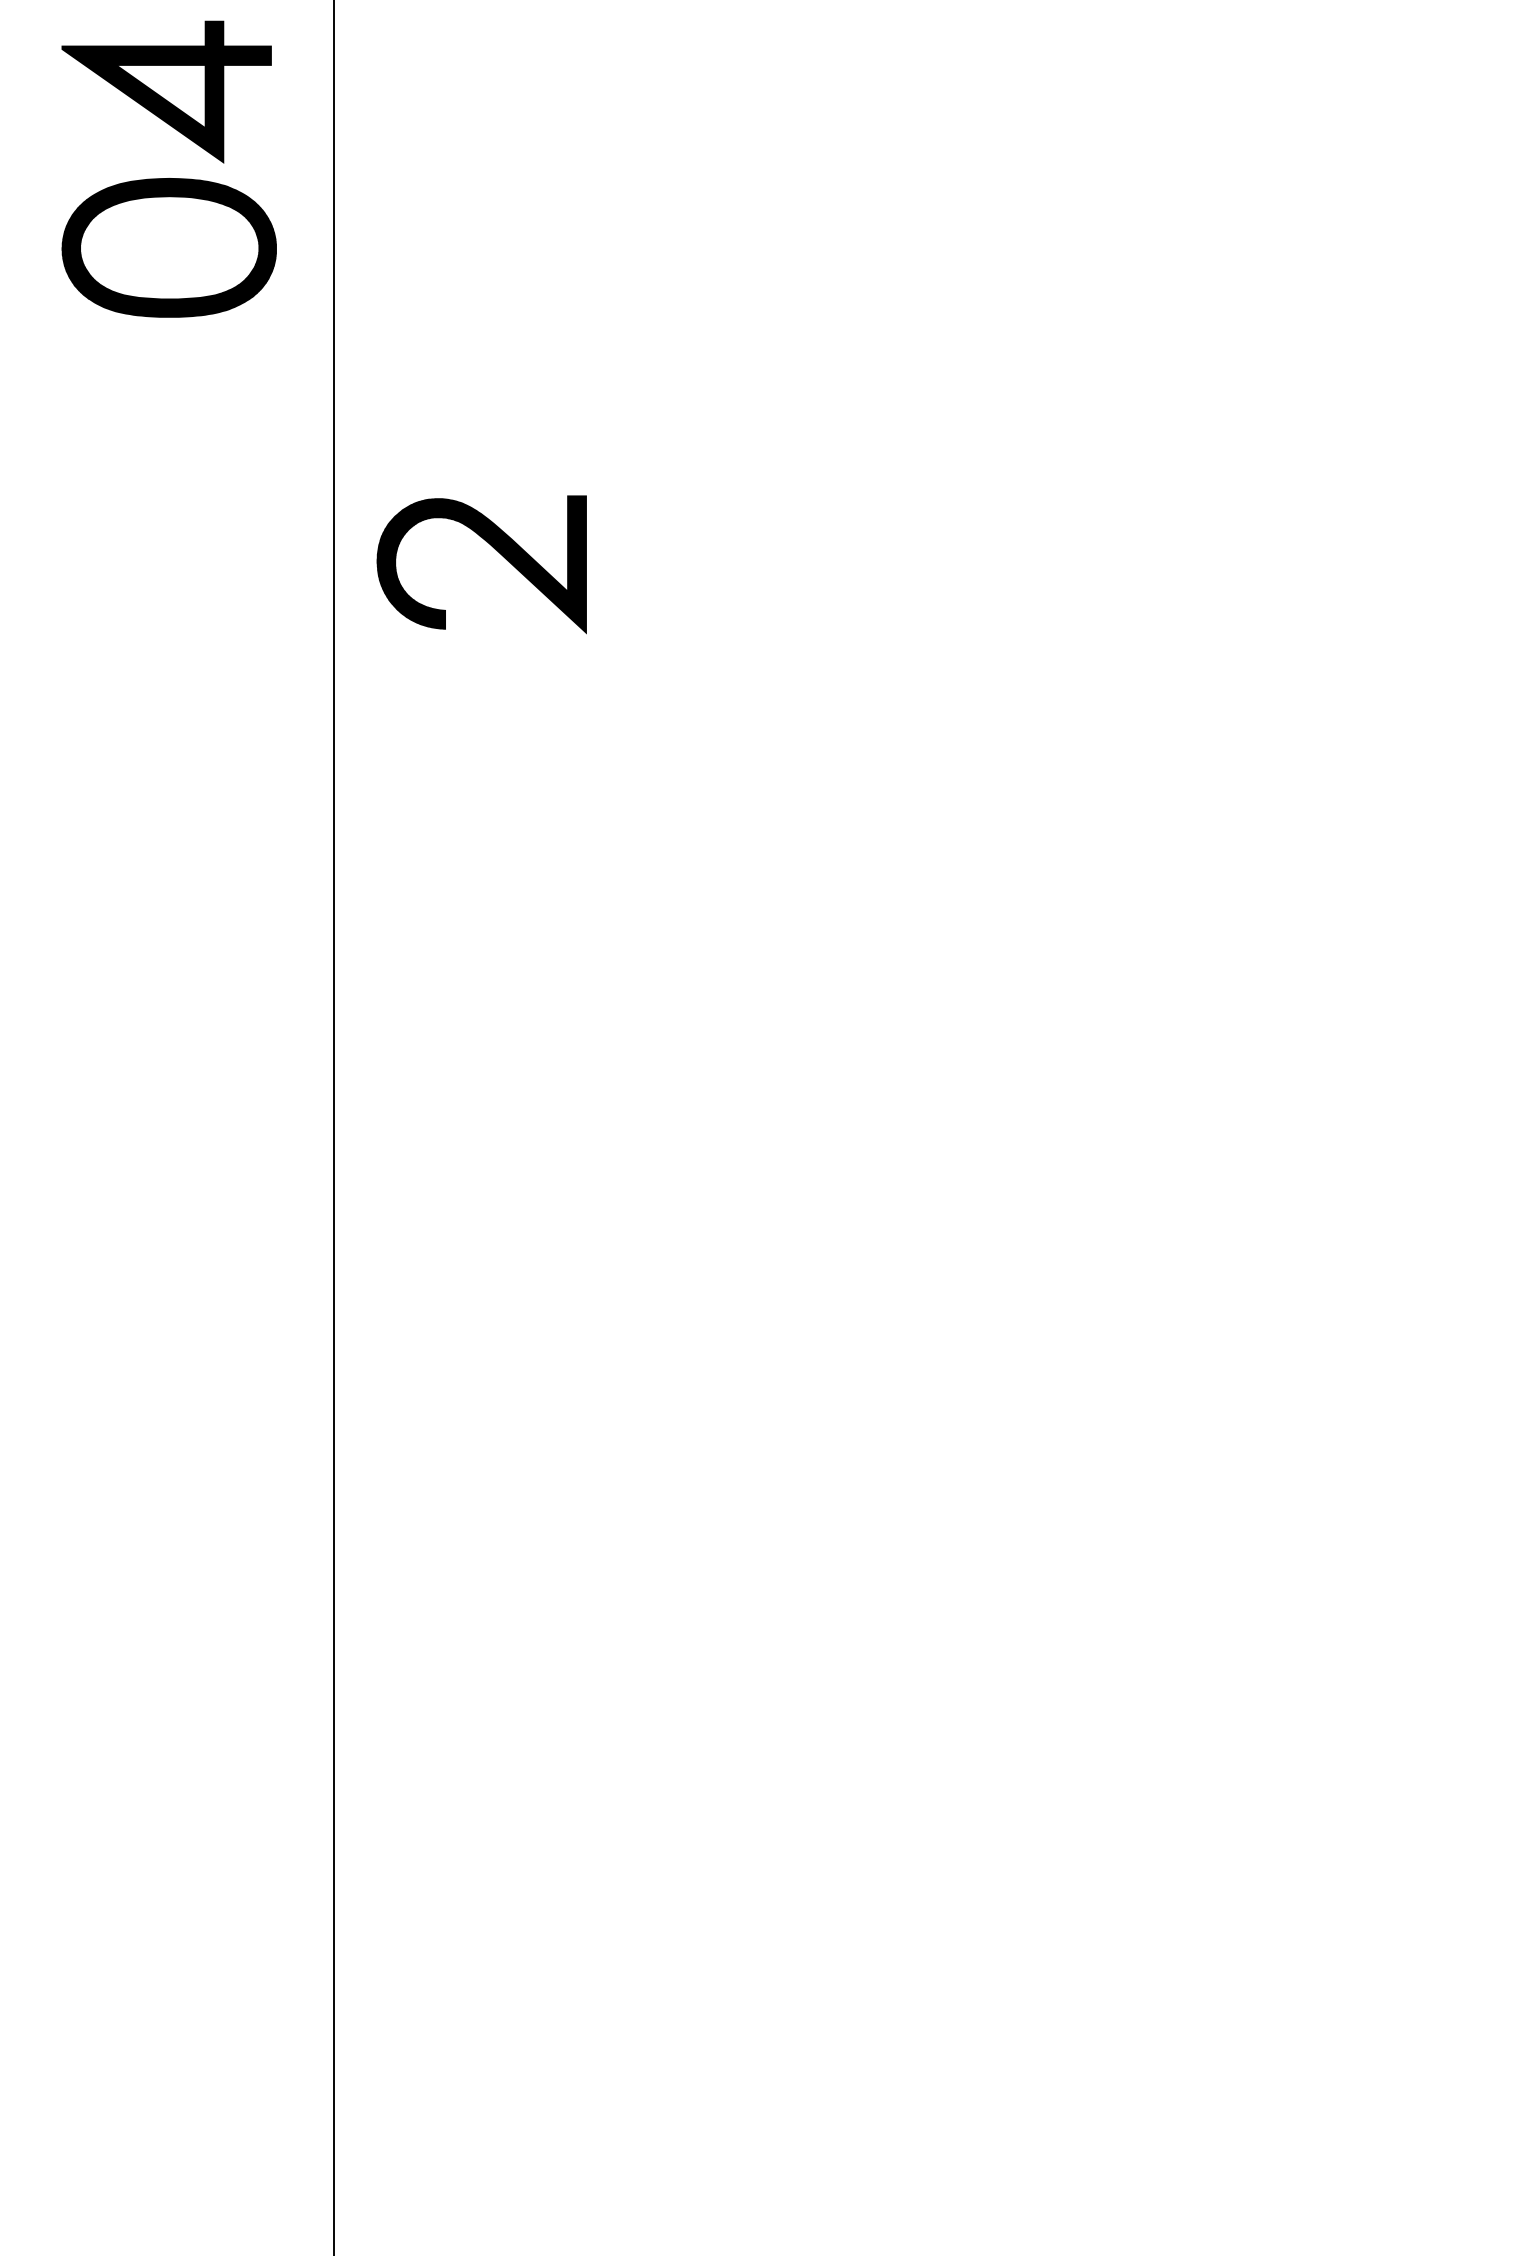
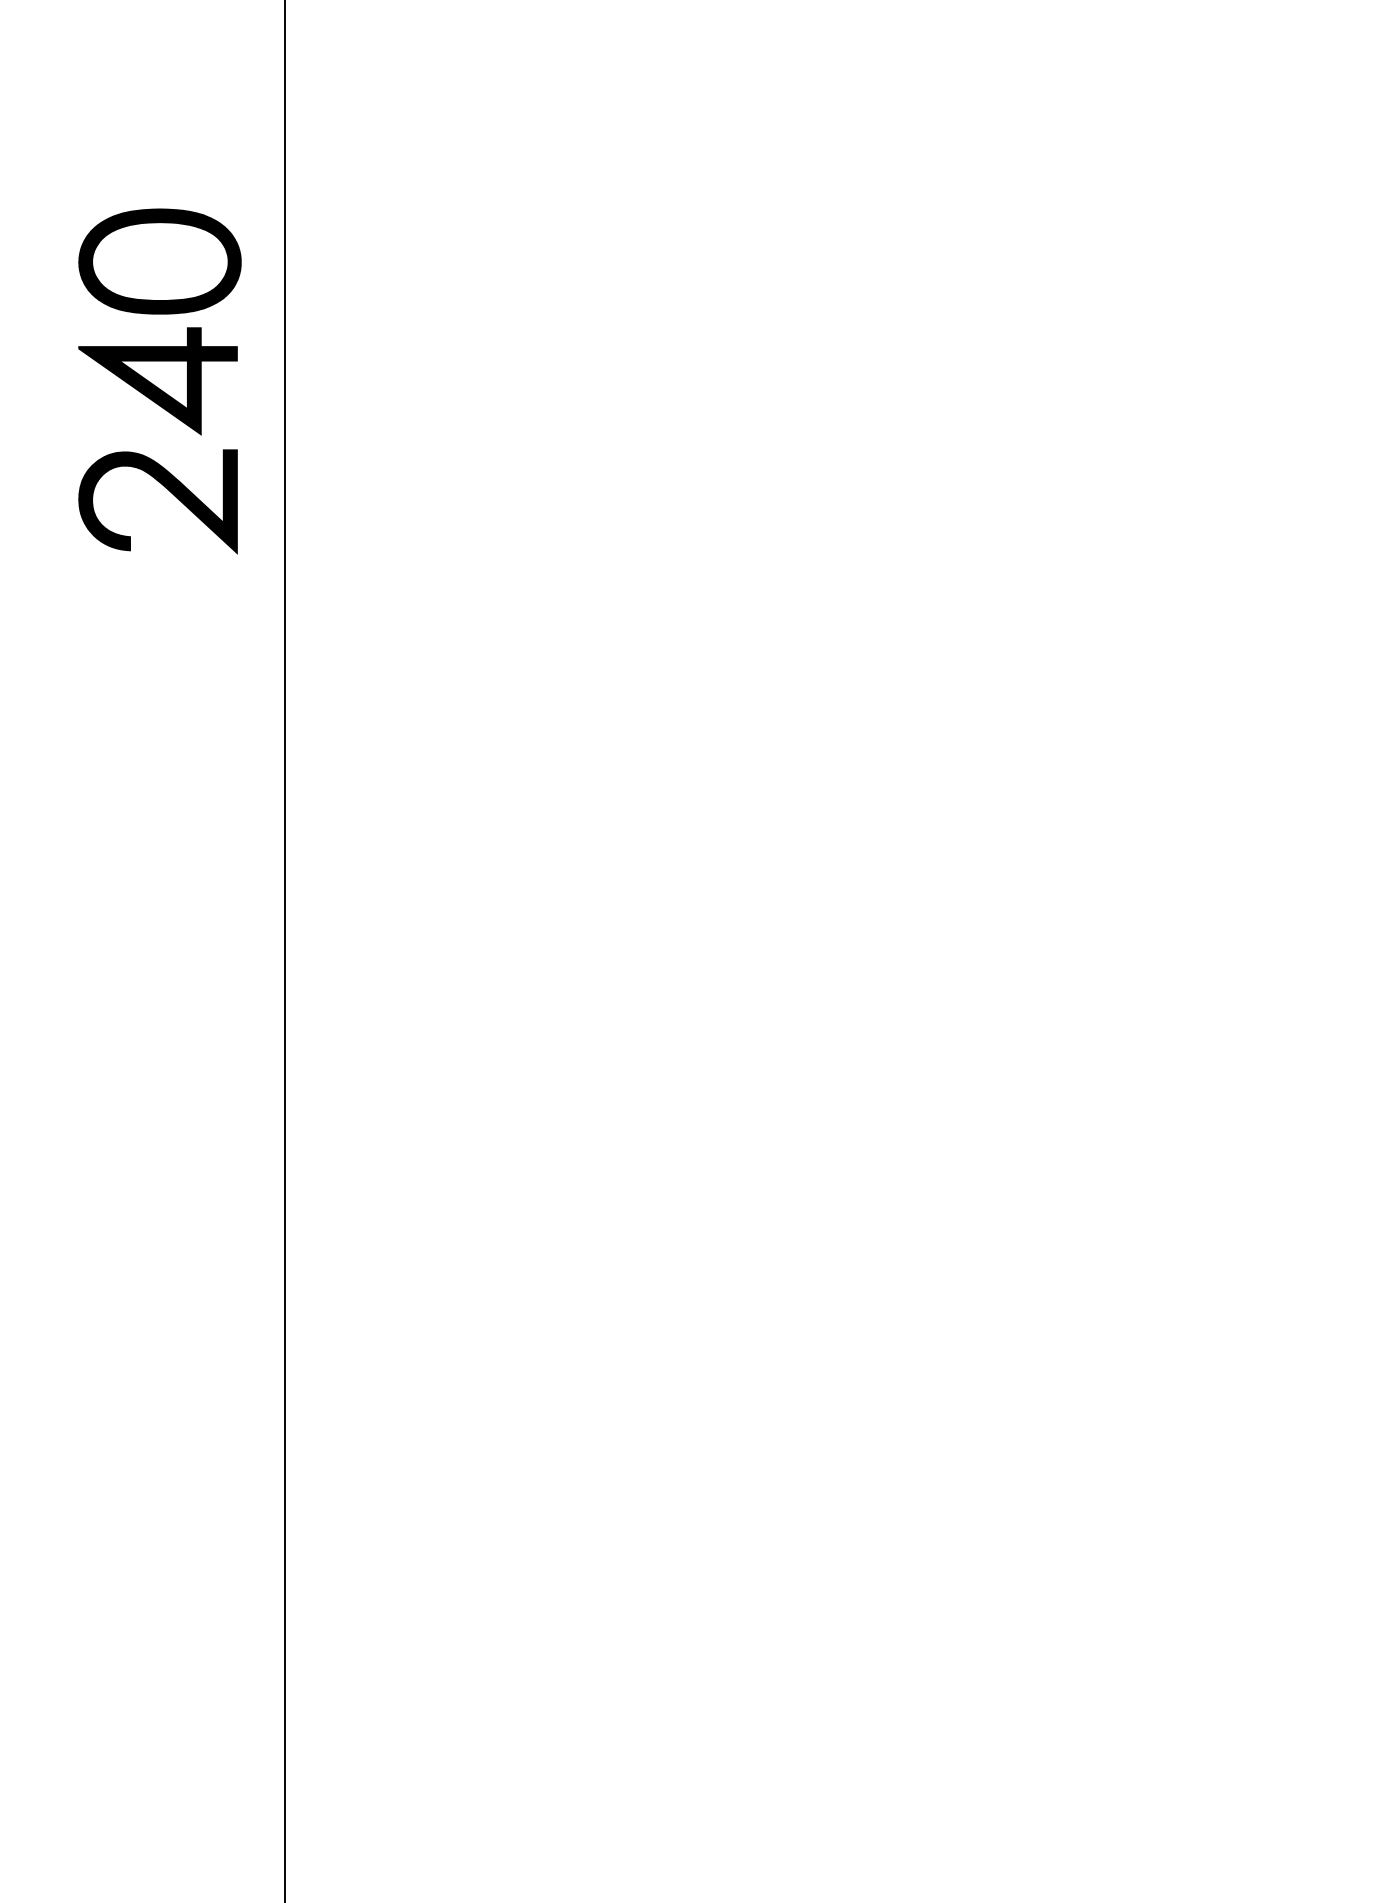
part: (165, 92) -> (157, 381), moved
part: (491, 547) -> (165, 488), moved

